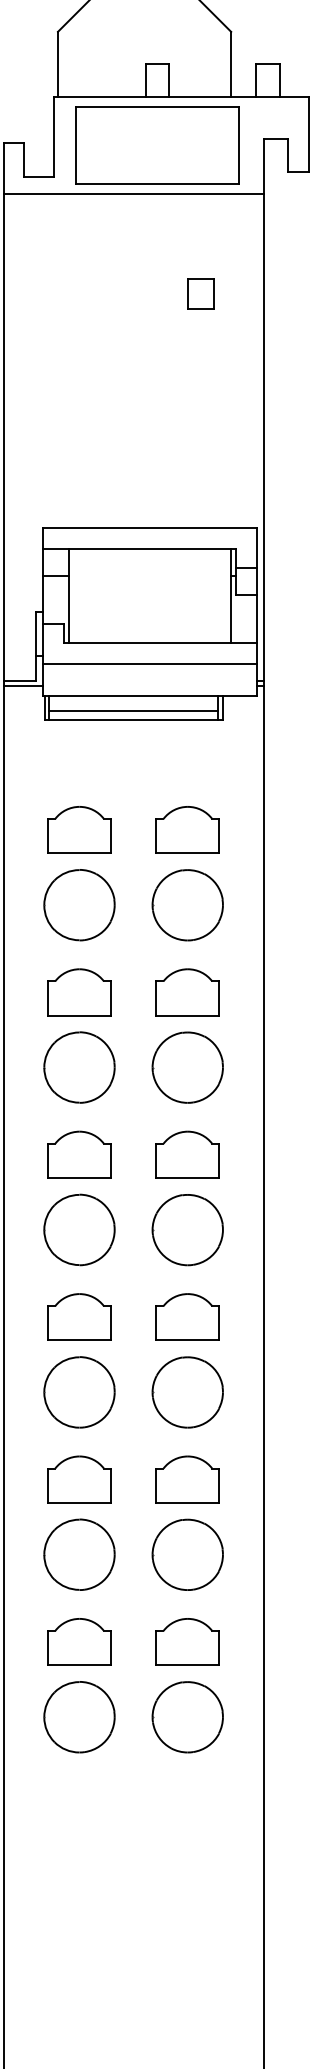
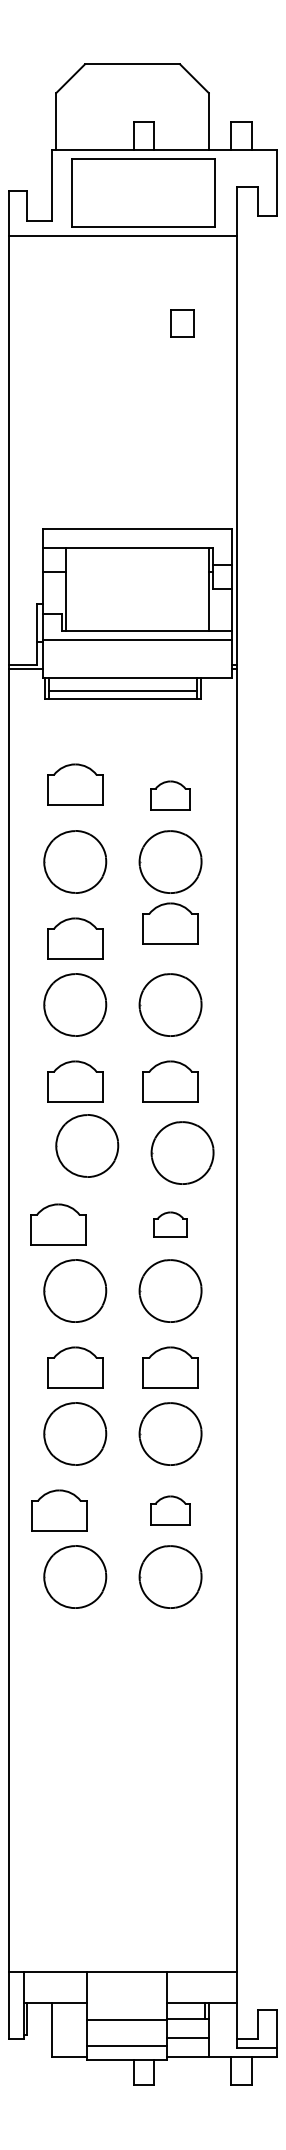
line: (149, 663) -> (136, 639), moved
part: (79, 829) -> (75, 784), moved
part: (187, 829) -> (170, 795), size x0.7
part: (187, 992) -> (170, 923), moved
part: (79, 1229) -> (87, 1145), moved
part: (187, 1229) -> (182, 1152), moved
part: (79, 1316) -> (58, 1224), moved
part: (187, 1316) -> (170, 1224), size x0.6
part: (79, 1641) -> (59, 1510), moved
part: (187, 1641) -> (170, 1510), size x0.7

